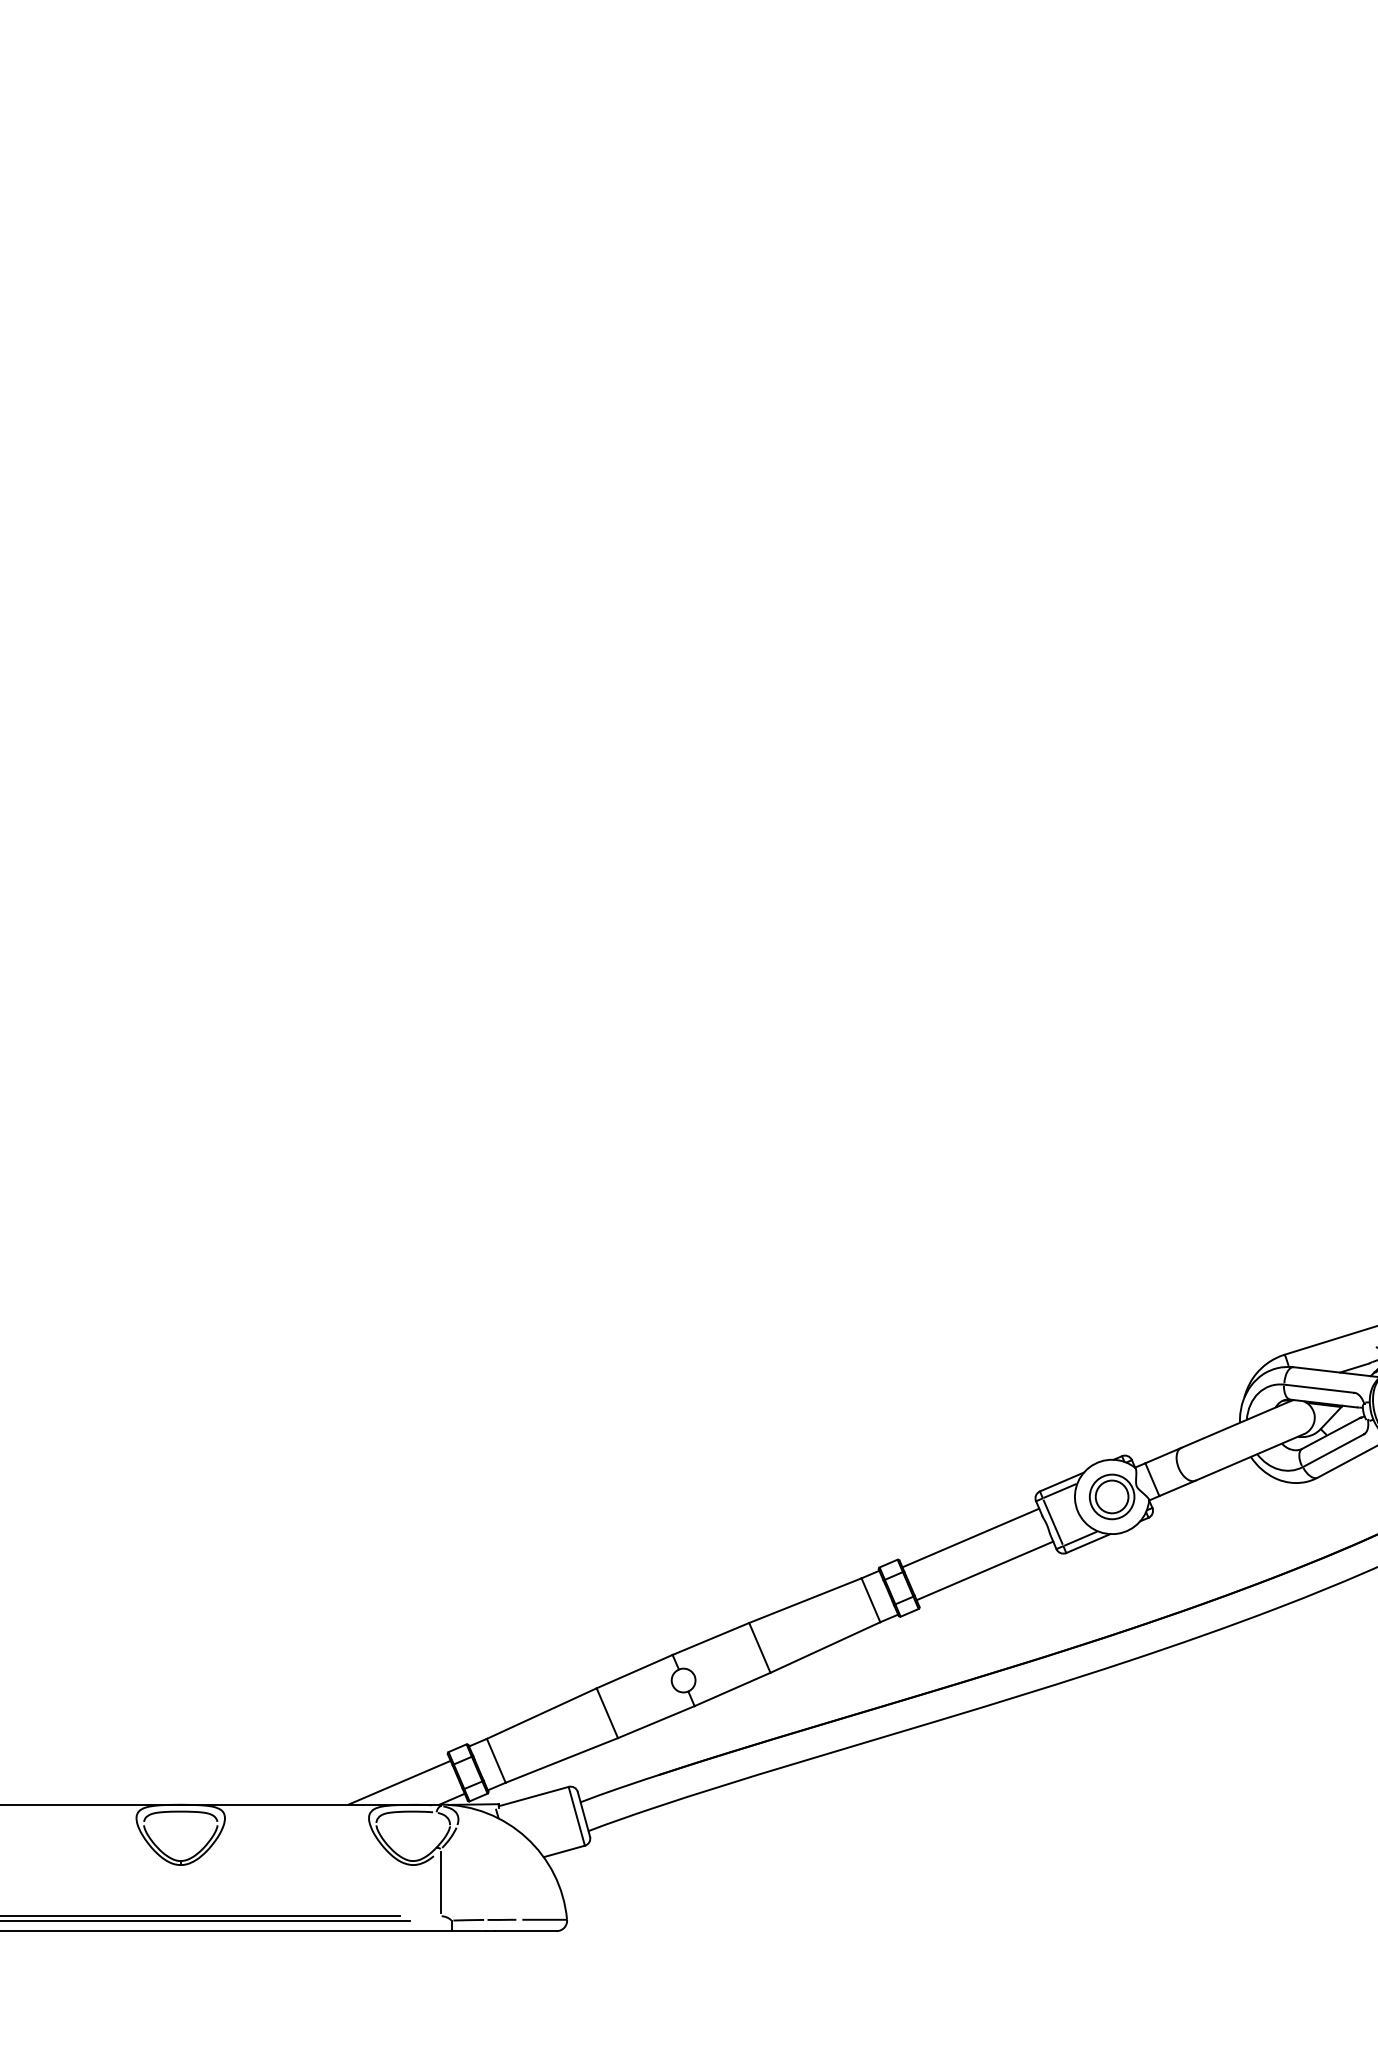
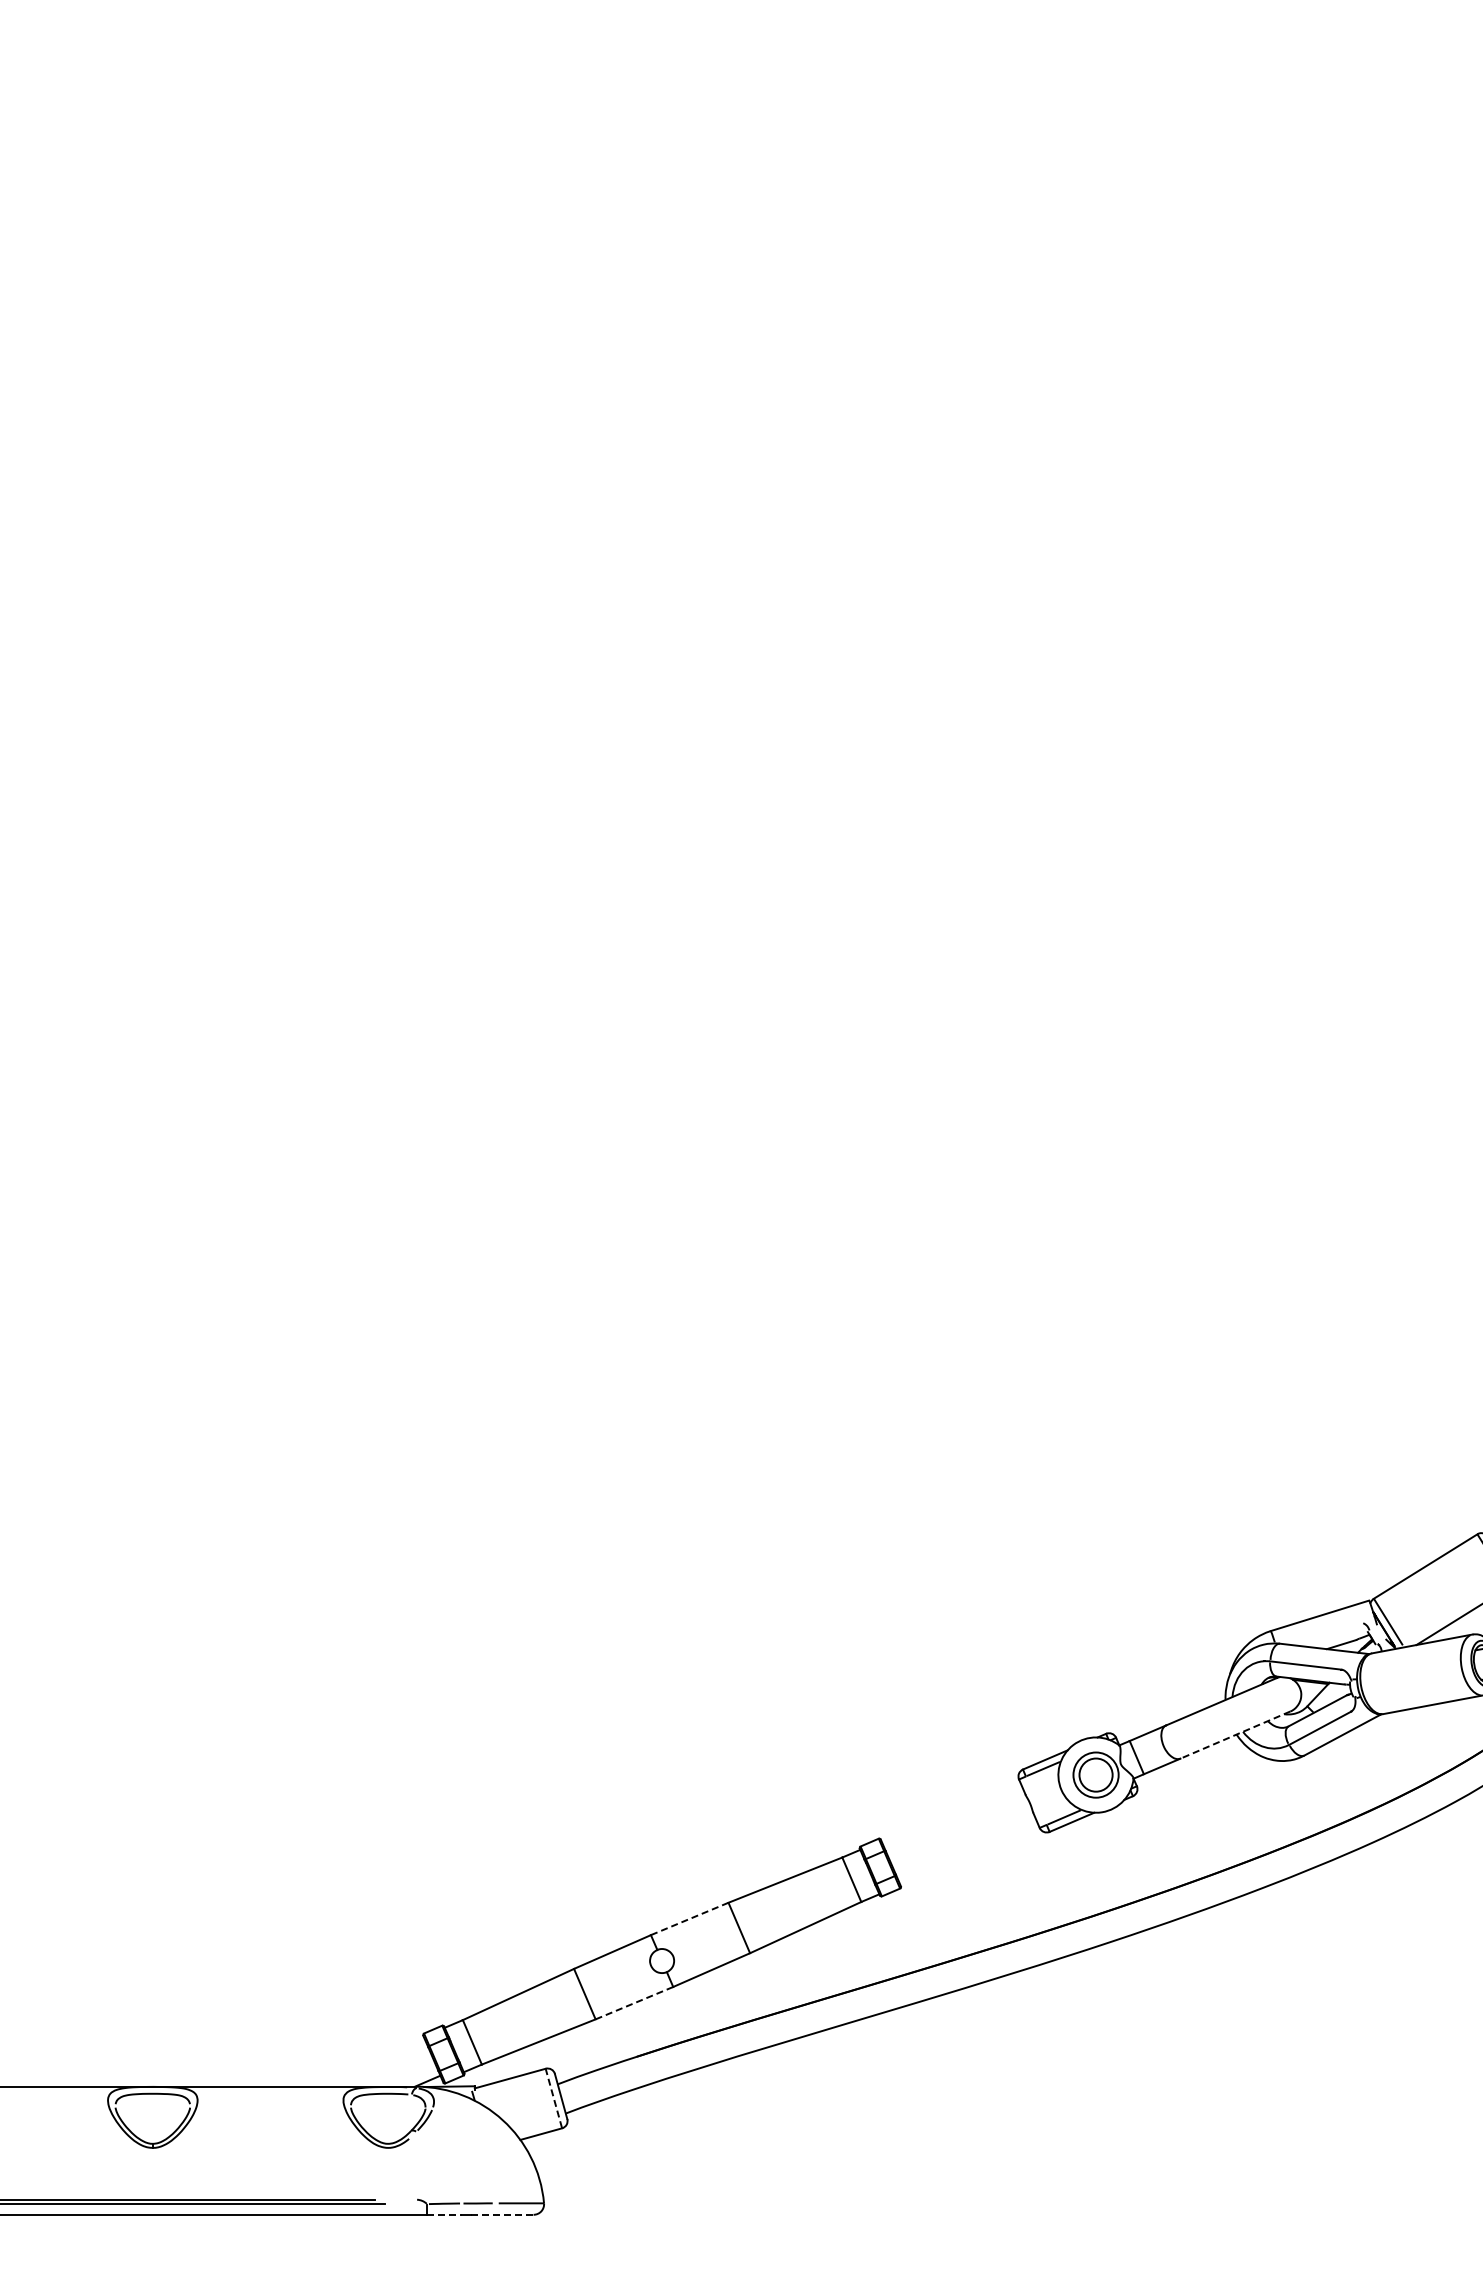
line: (1249, 1457) -> (1235, 1735), solid -> dashed
line: (1052, 1522) -> (1035, 1800), removed
line: (970, 1537) -> (952, 1816), removed
line: (985, 1570) -> (967, 1849), removed
line: (710, 1639) -> (689, 1919), solid -> dashed
line: (656, 1721) -> (634, 2002), solid -> dashed
line: (399, 1782) -> (374, 2064), removed
line: (576, 1816) -> (553, 2098), solid -> dashed
line: (441, 1882) -> (416, 2165), removed
line: (469, 1930) -> (445, 2214), solid -> dashed
line: (527, 1930) -> (503, 2214), solid -> dashed

